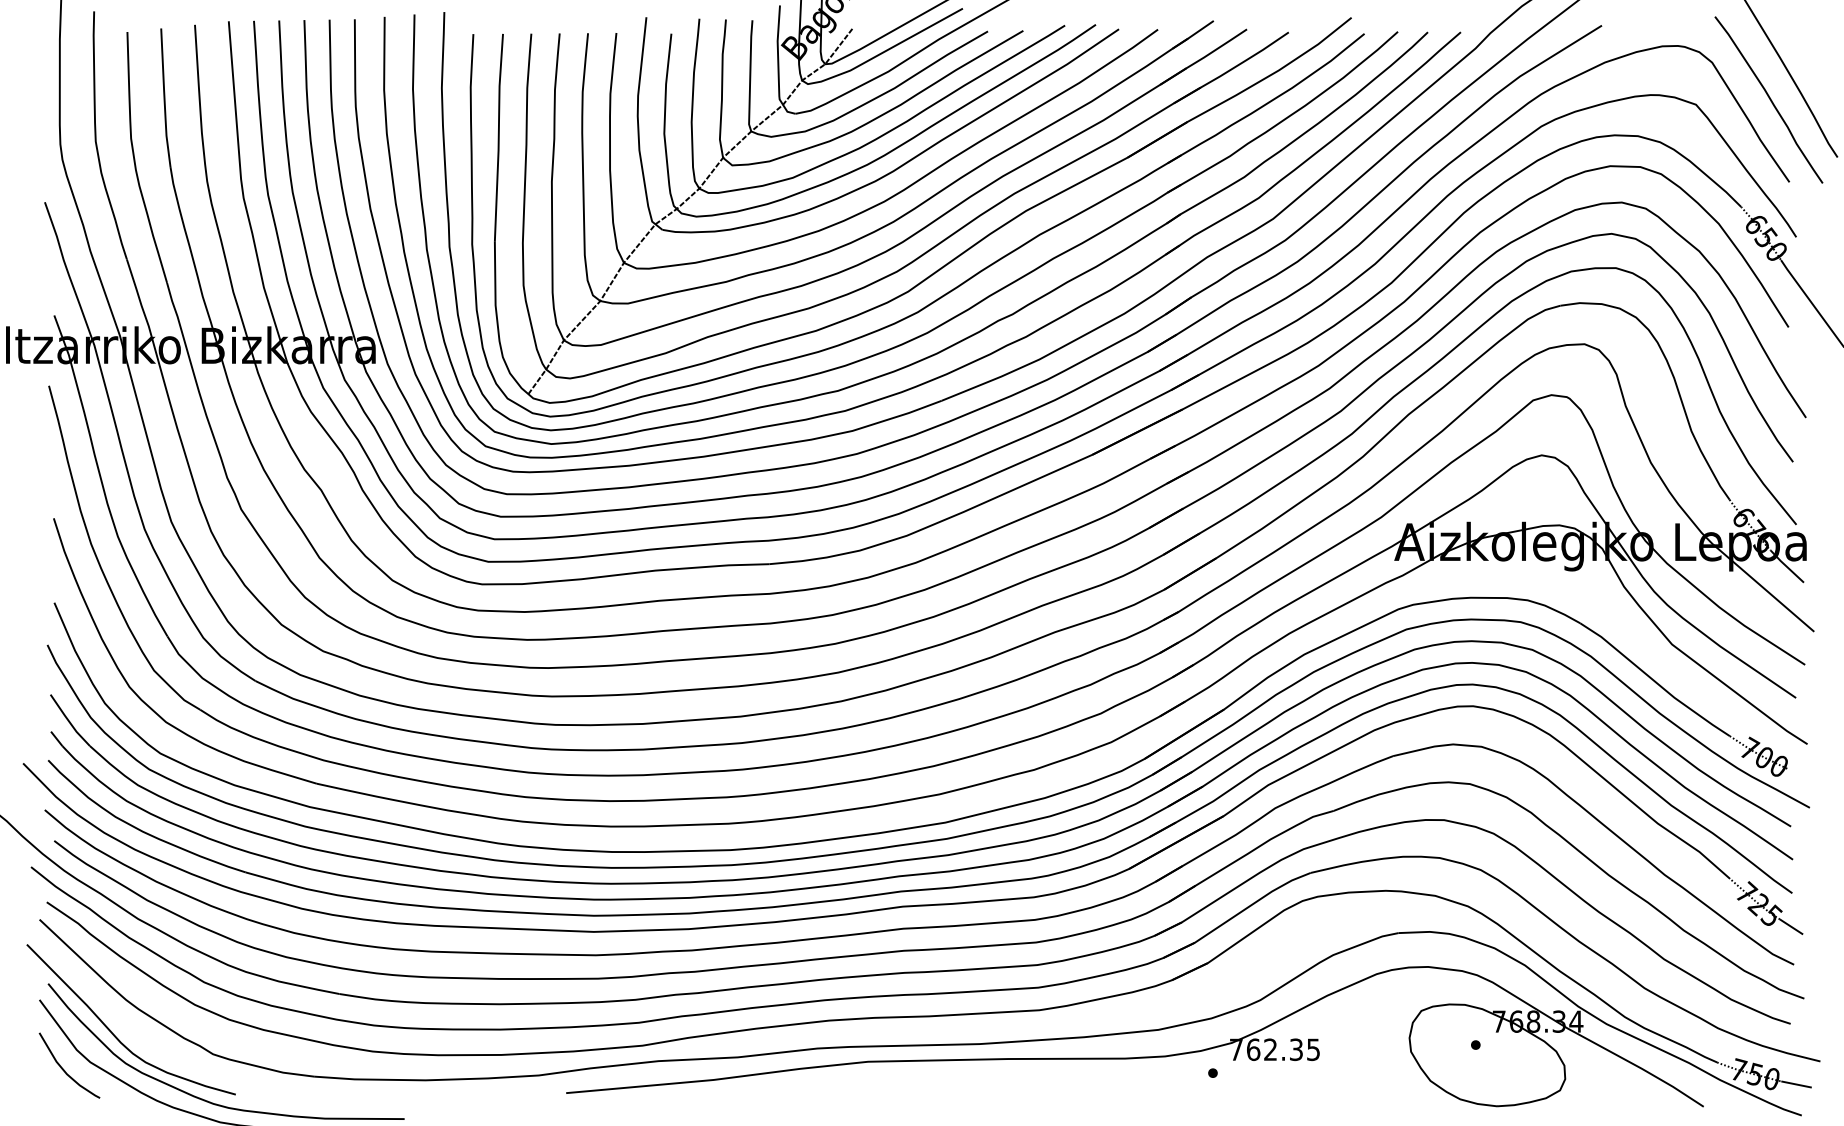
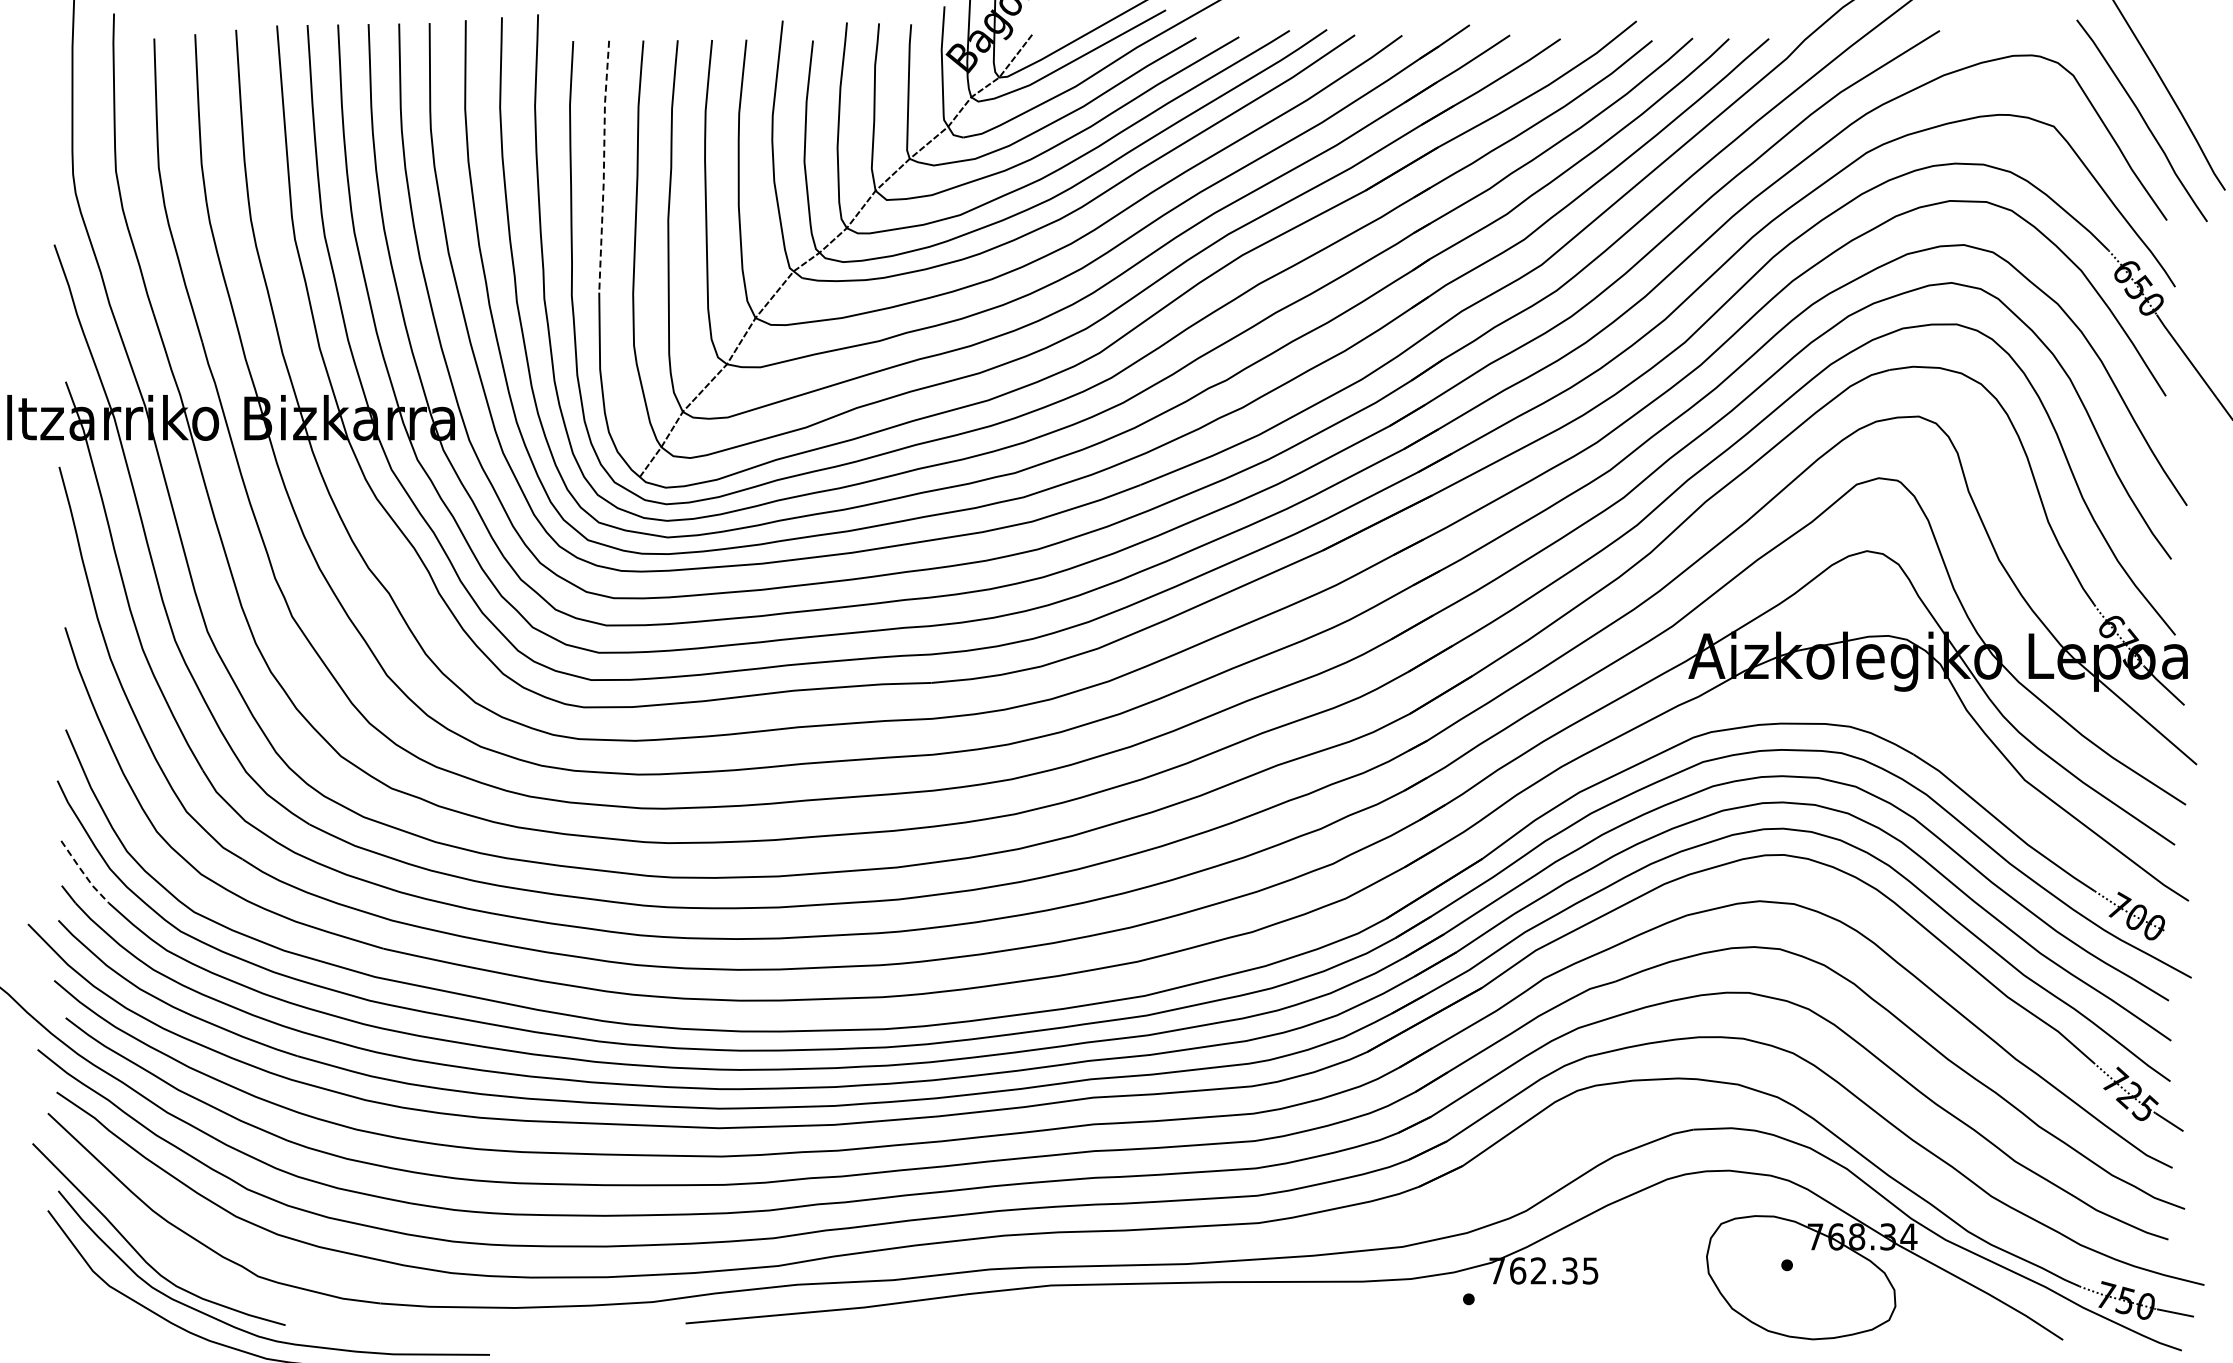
line: (498, 137) -> (603, 166), solid -> dashed
line: (68, 721) -> (83, 873), solid -> dashed
curve: (64, 1070) -> (78, 1295), removed

